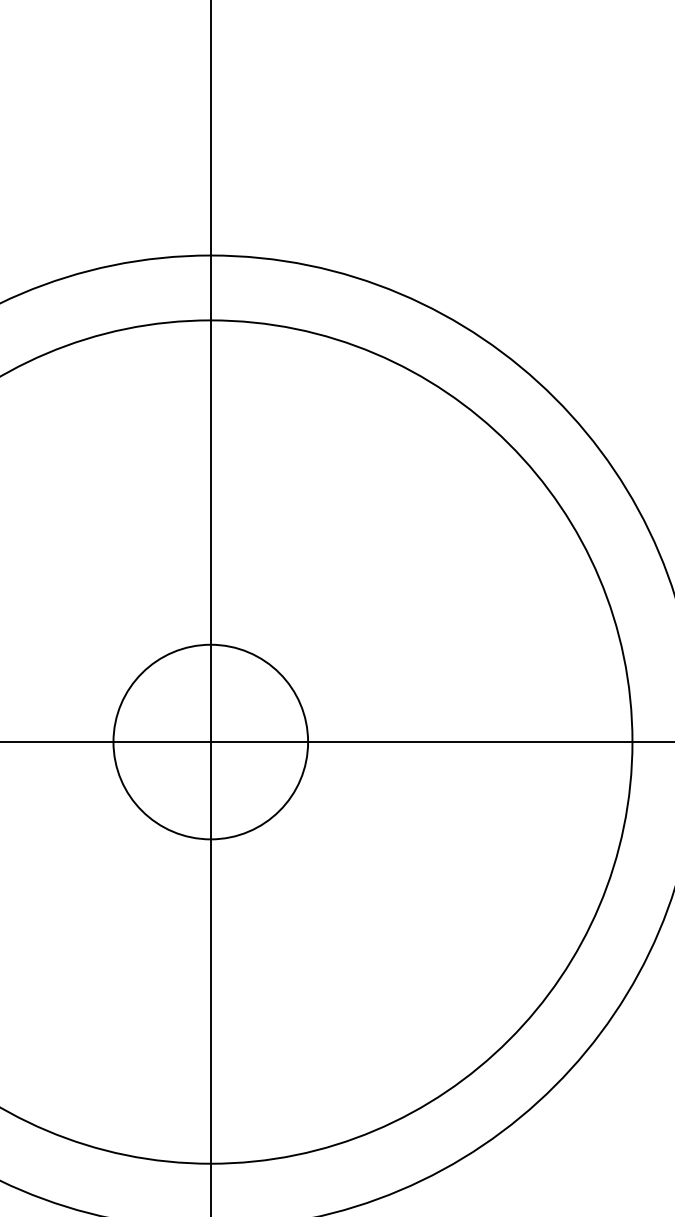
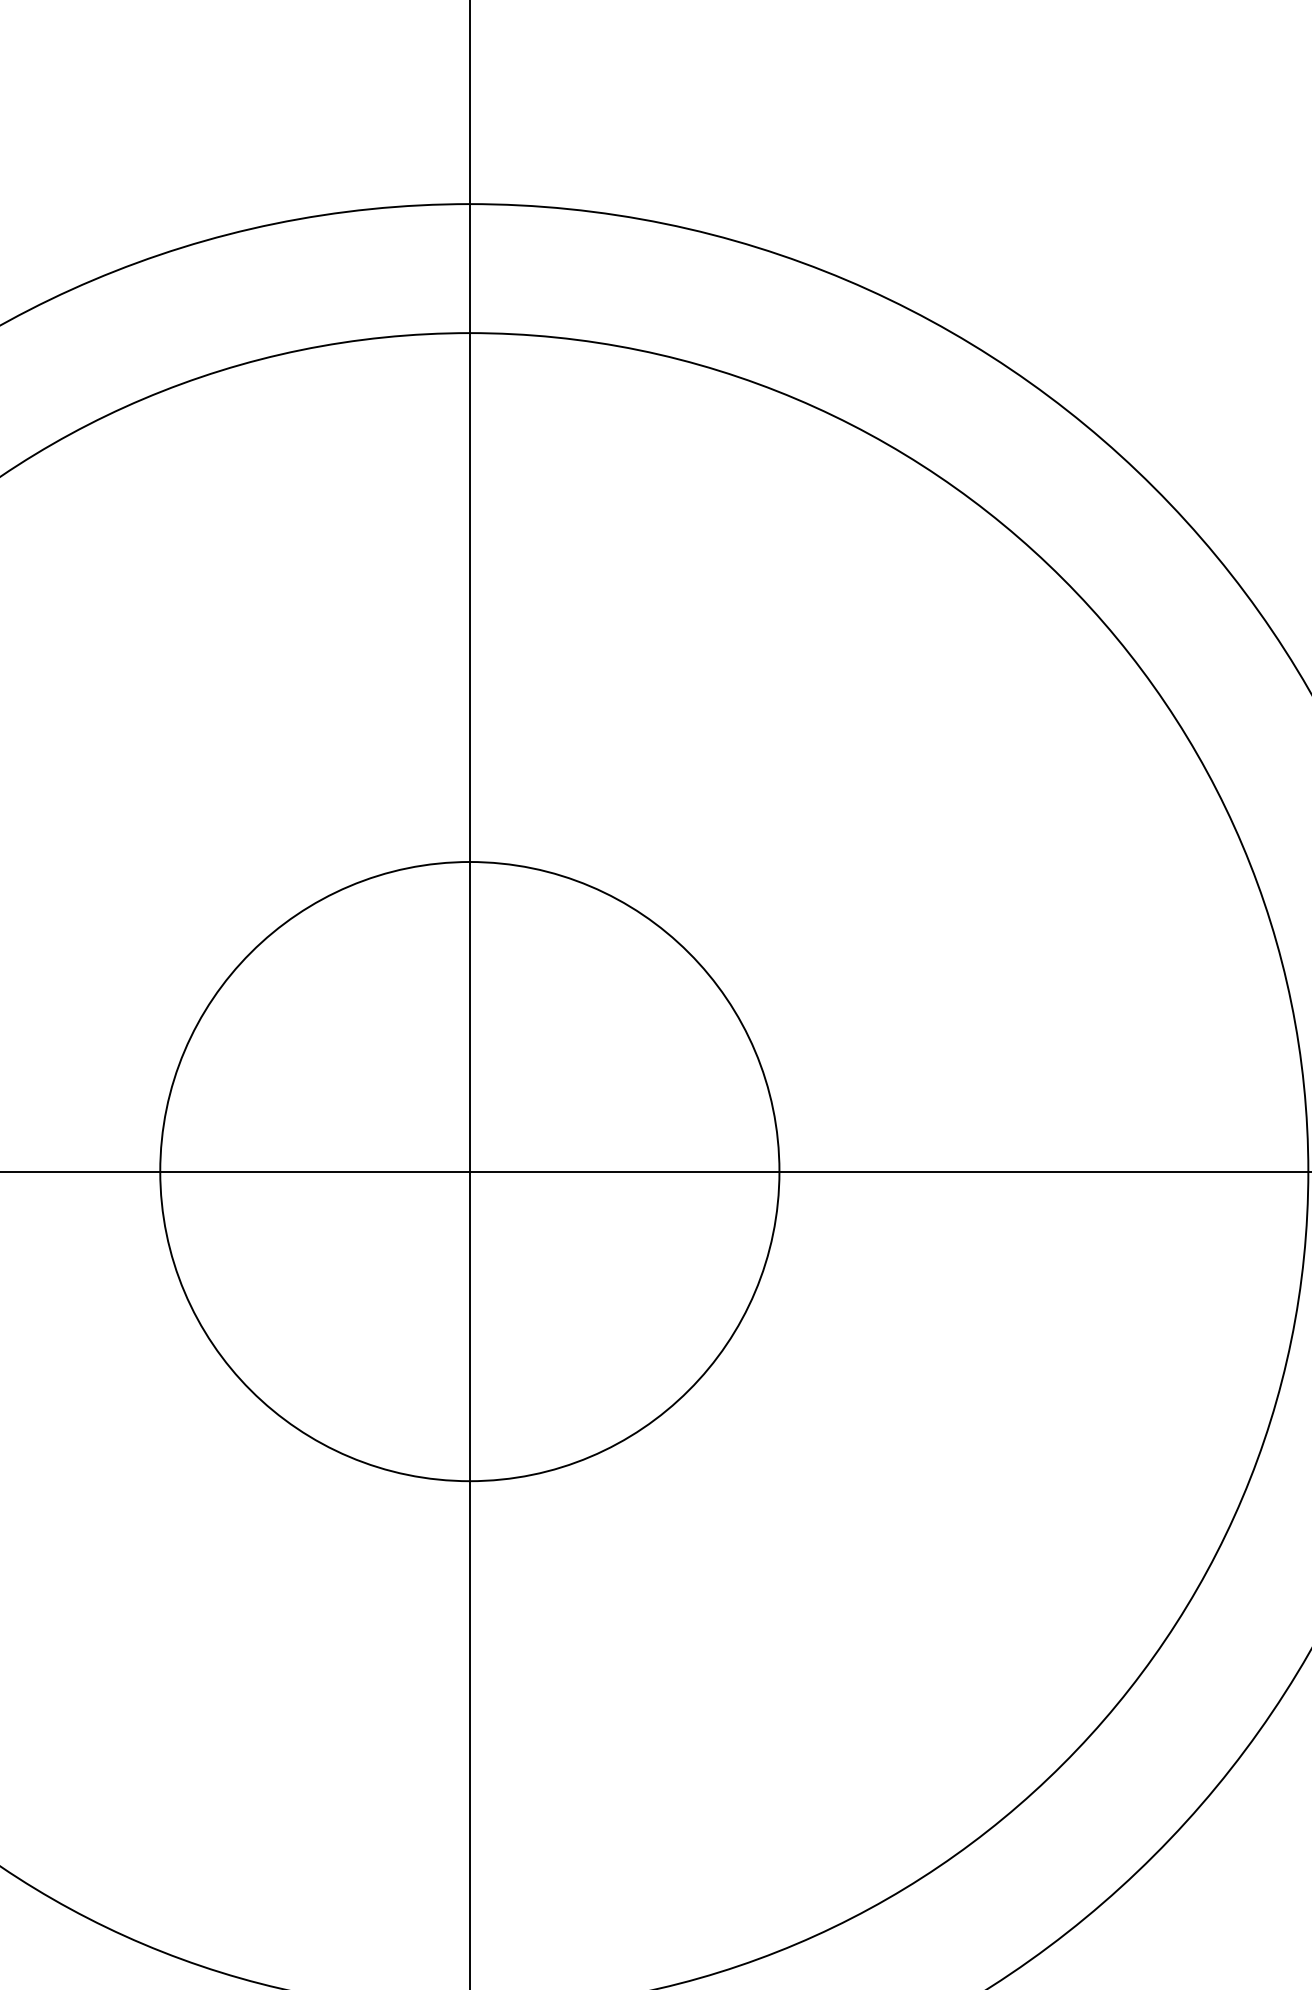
circle: (210, 741) -> (469, 1170), size x1.6

